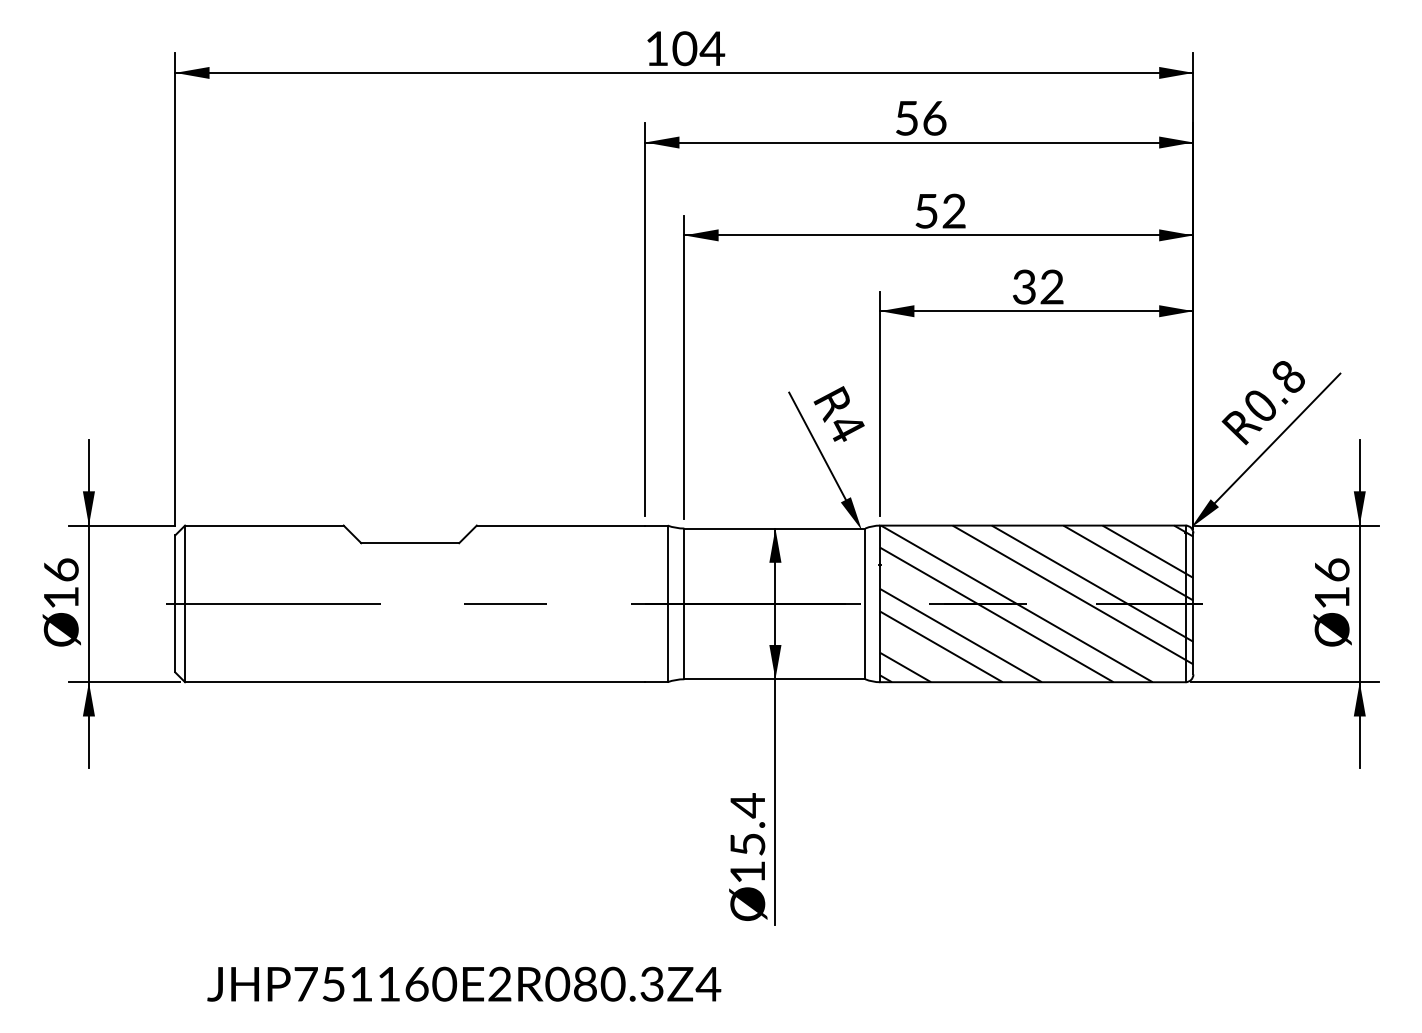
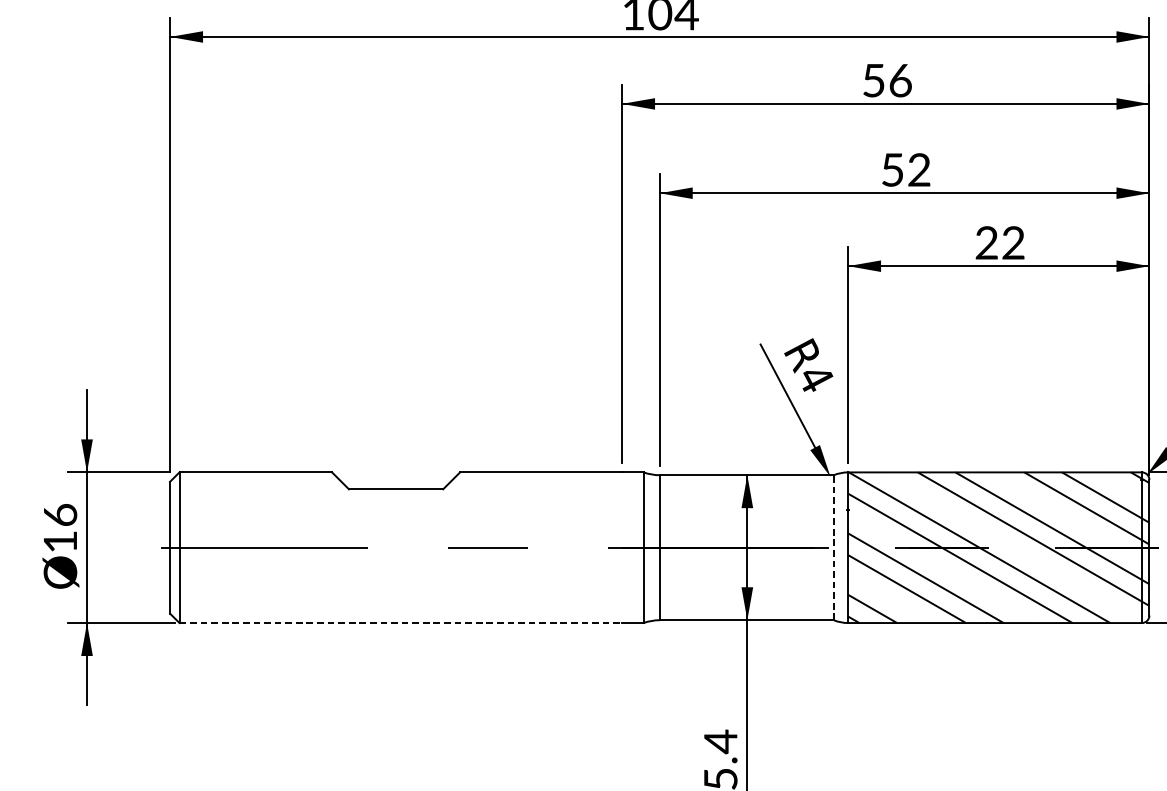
text: (1024, 287) -> (986, 243), 32 -> 22
line: (865, 603) -> (833, 547), solid -> dashed
line: (415, 682) -> (401, 623), solid -> dashed

